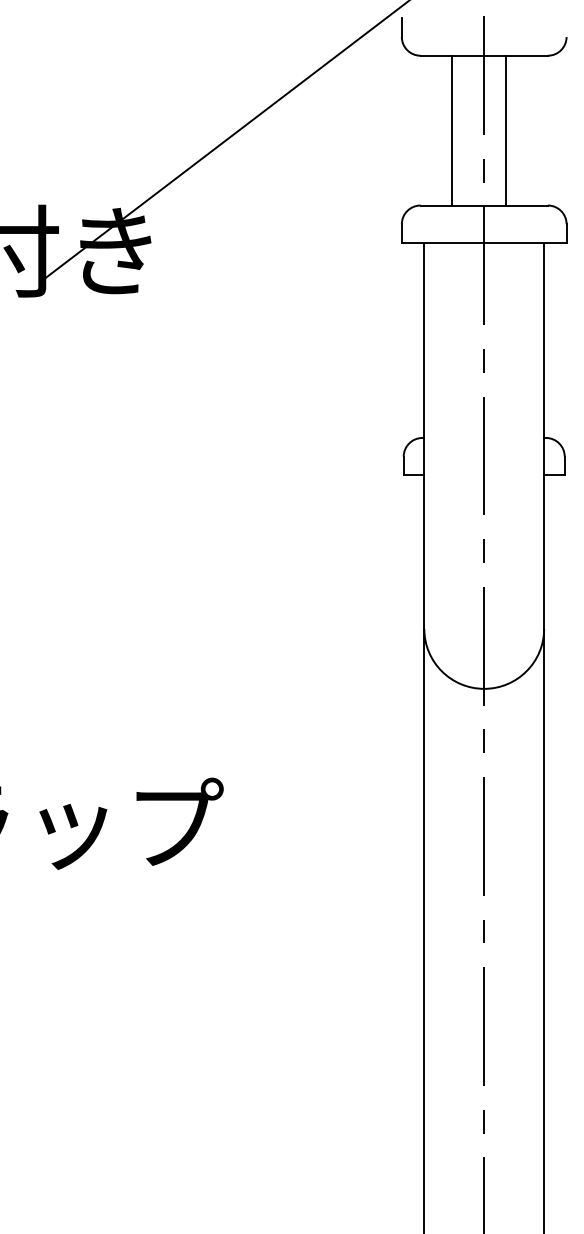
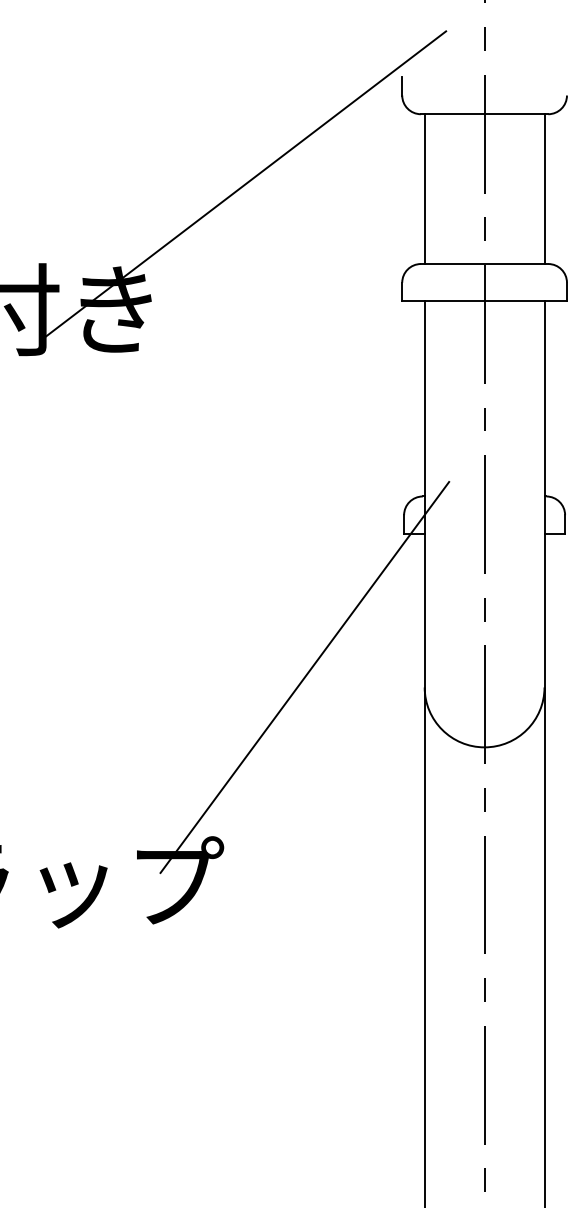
line: (452, 130) -> (424, 189), moved
line: (506, 130) -> (544, 189), moved
line: (304, 618) -> (304, 677), added

